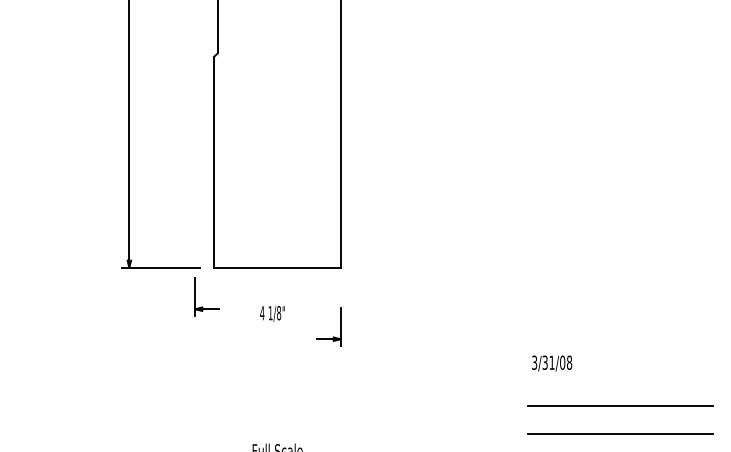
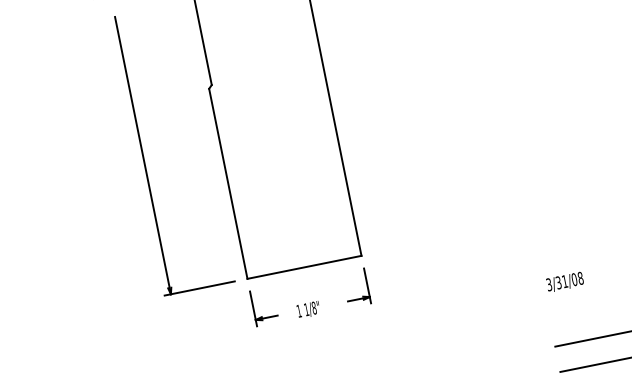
part: (202, 306) -> (261, 316), moved
text: (262, 313) -> (299, 311), 4 -> 1
part: (333, 336) -> (362, 295), moved
text: (552, 363) -> (565, 282), moved

